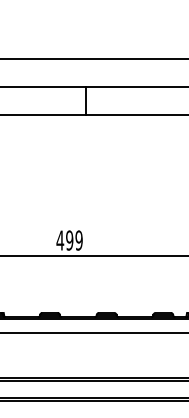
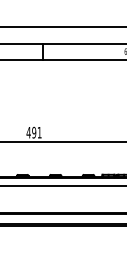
text: (78, 240) -> (39, 132), 499 -> 491

